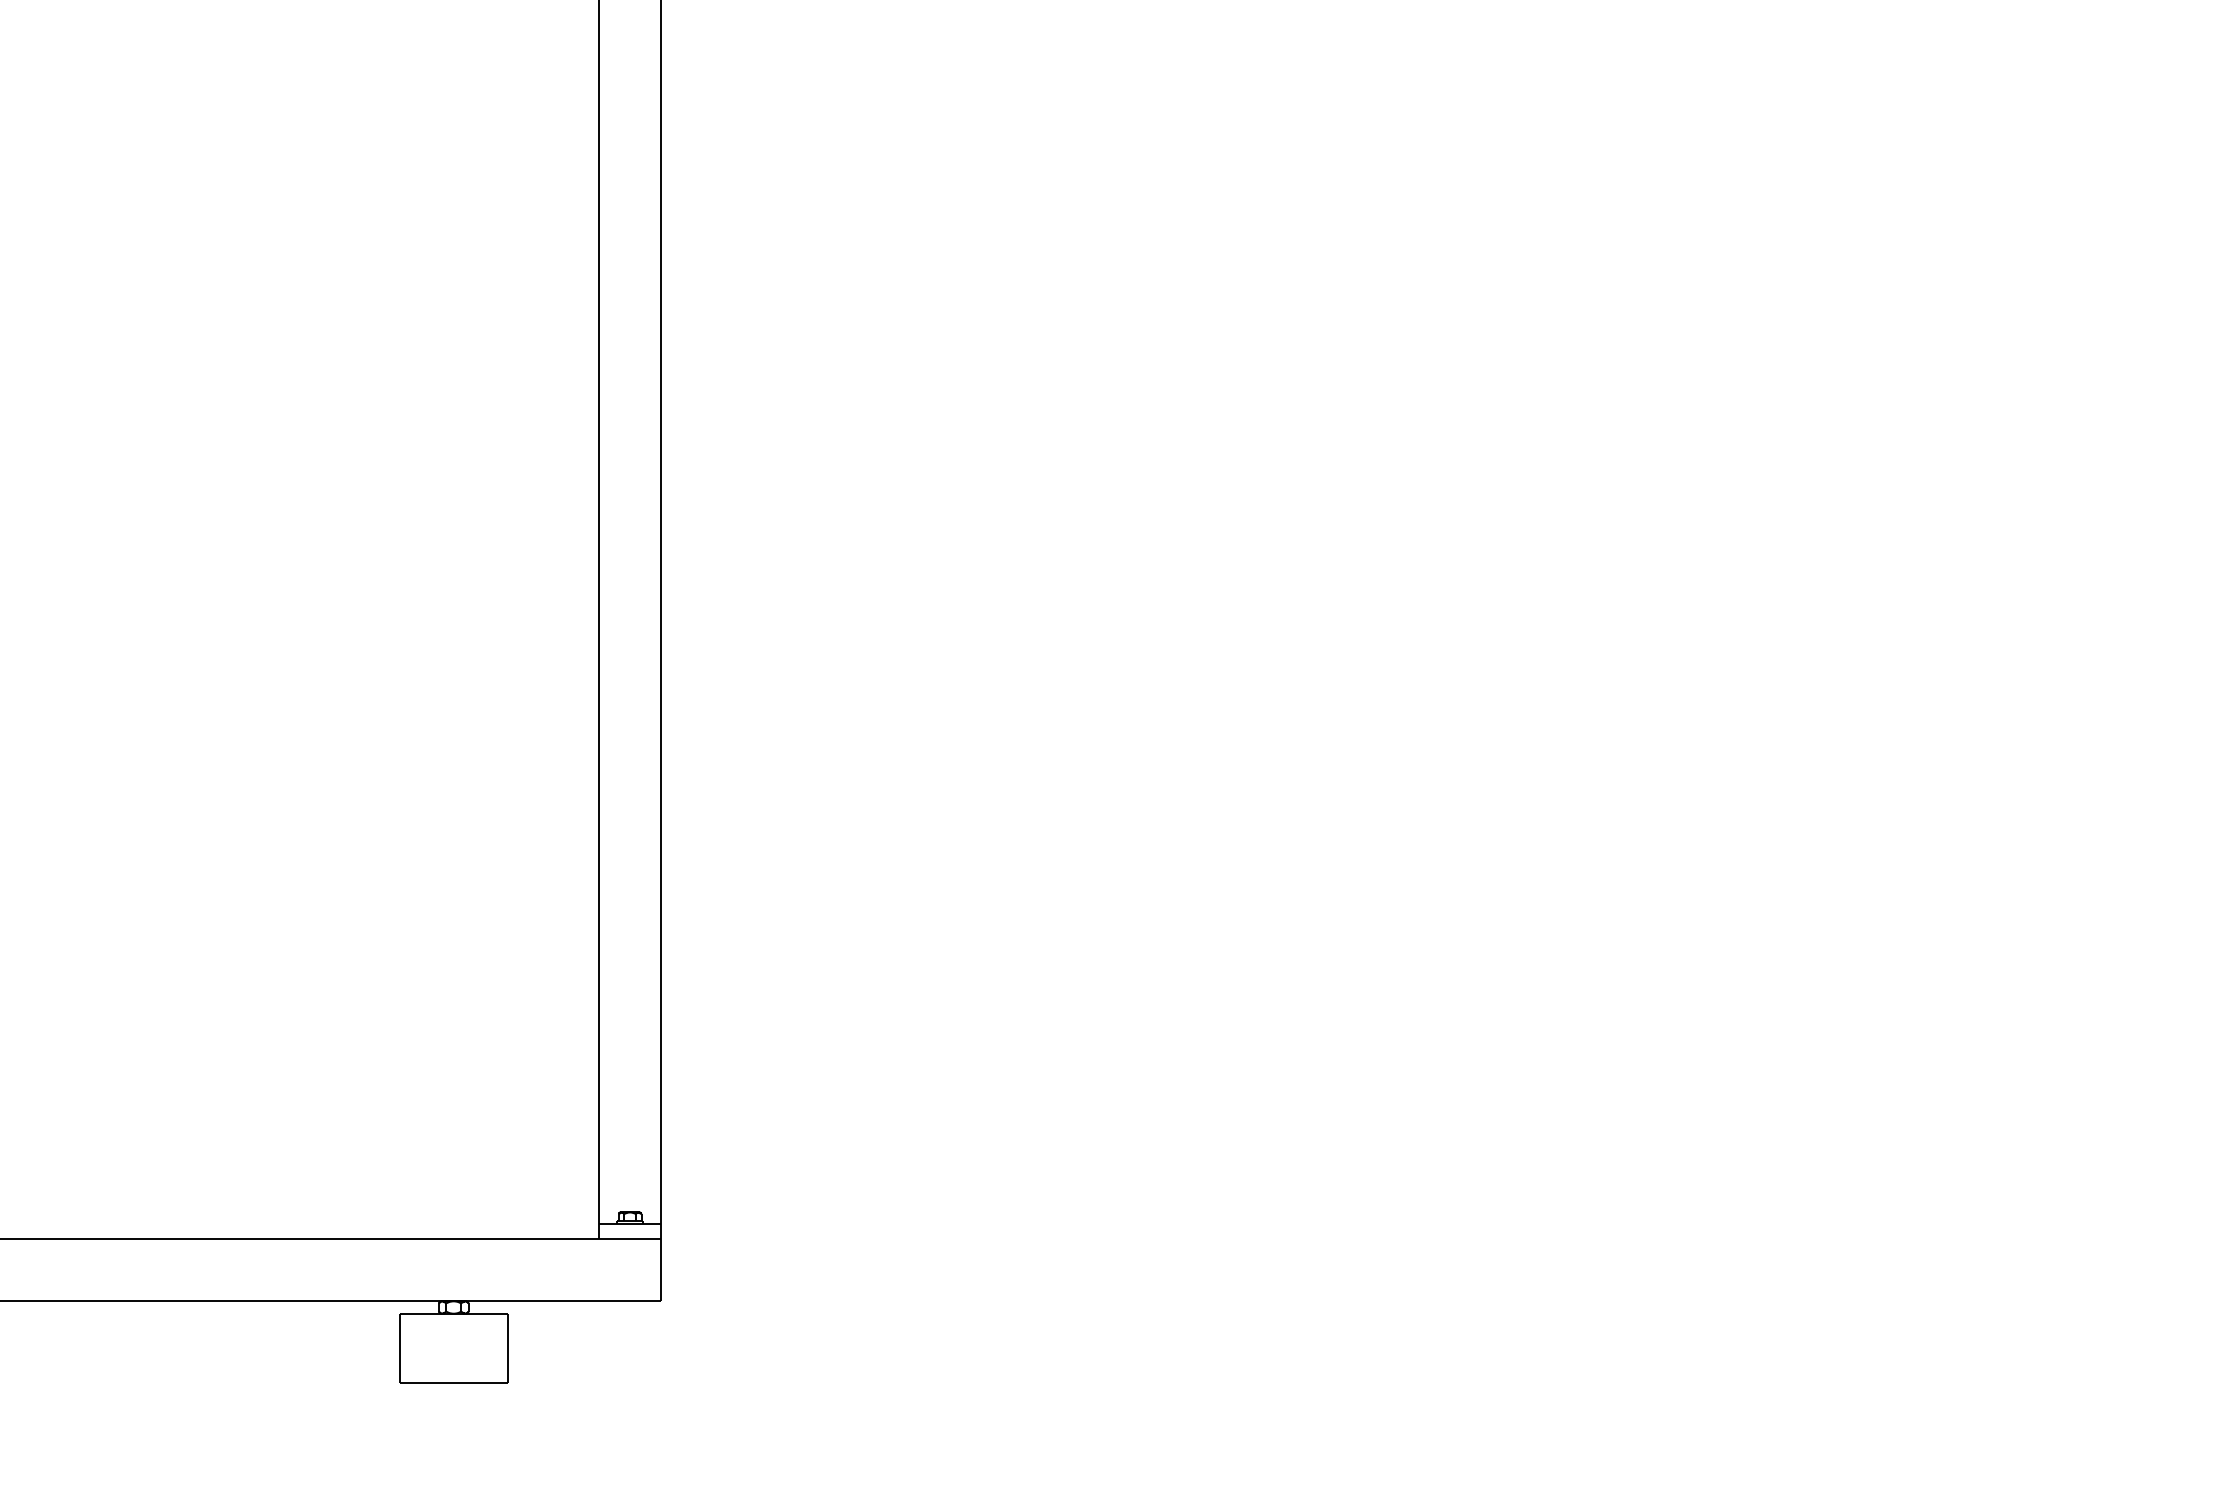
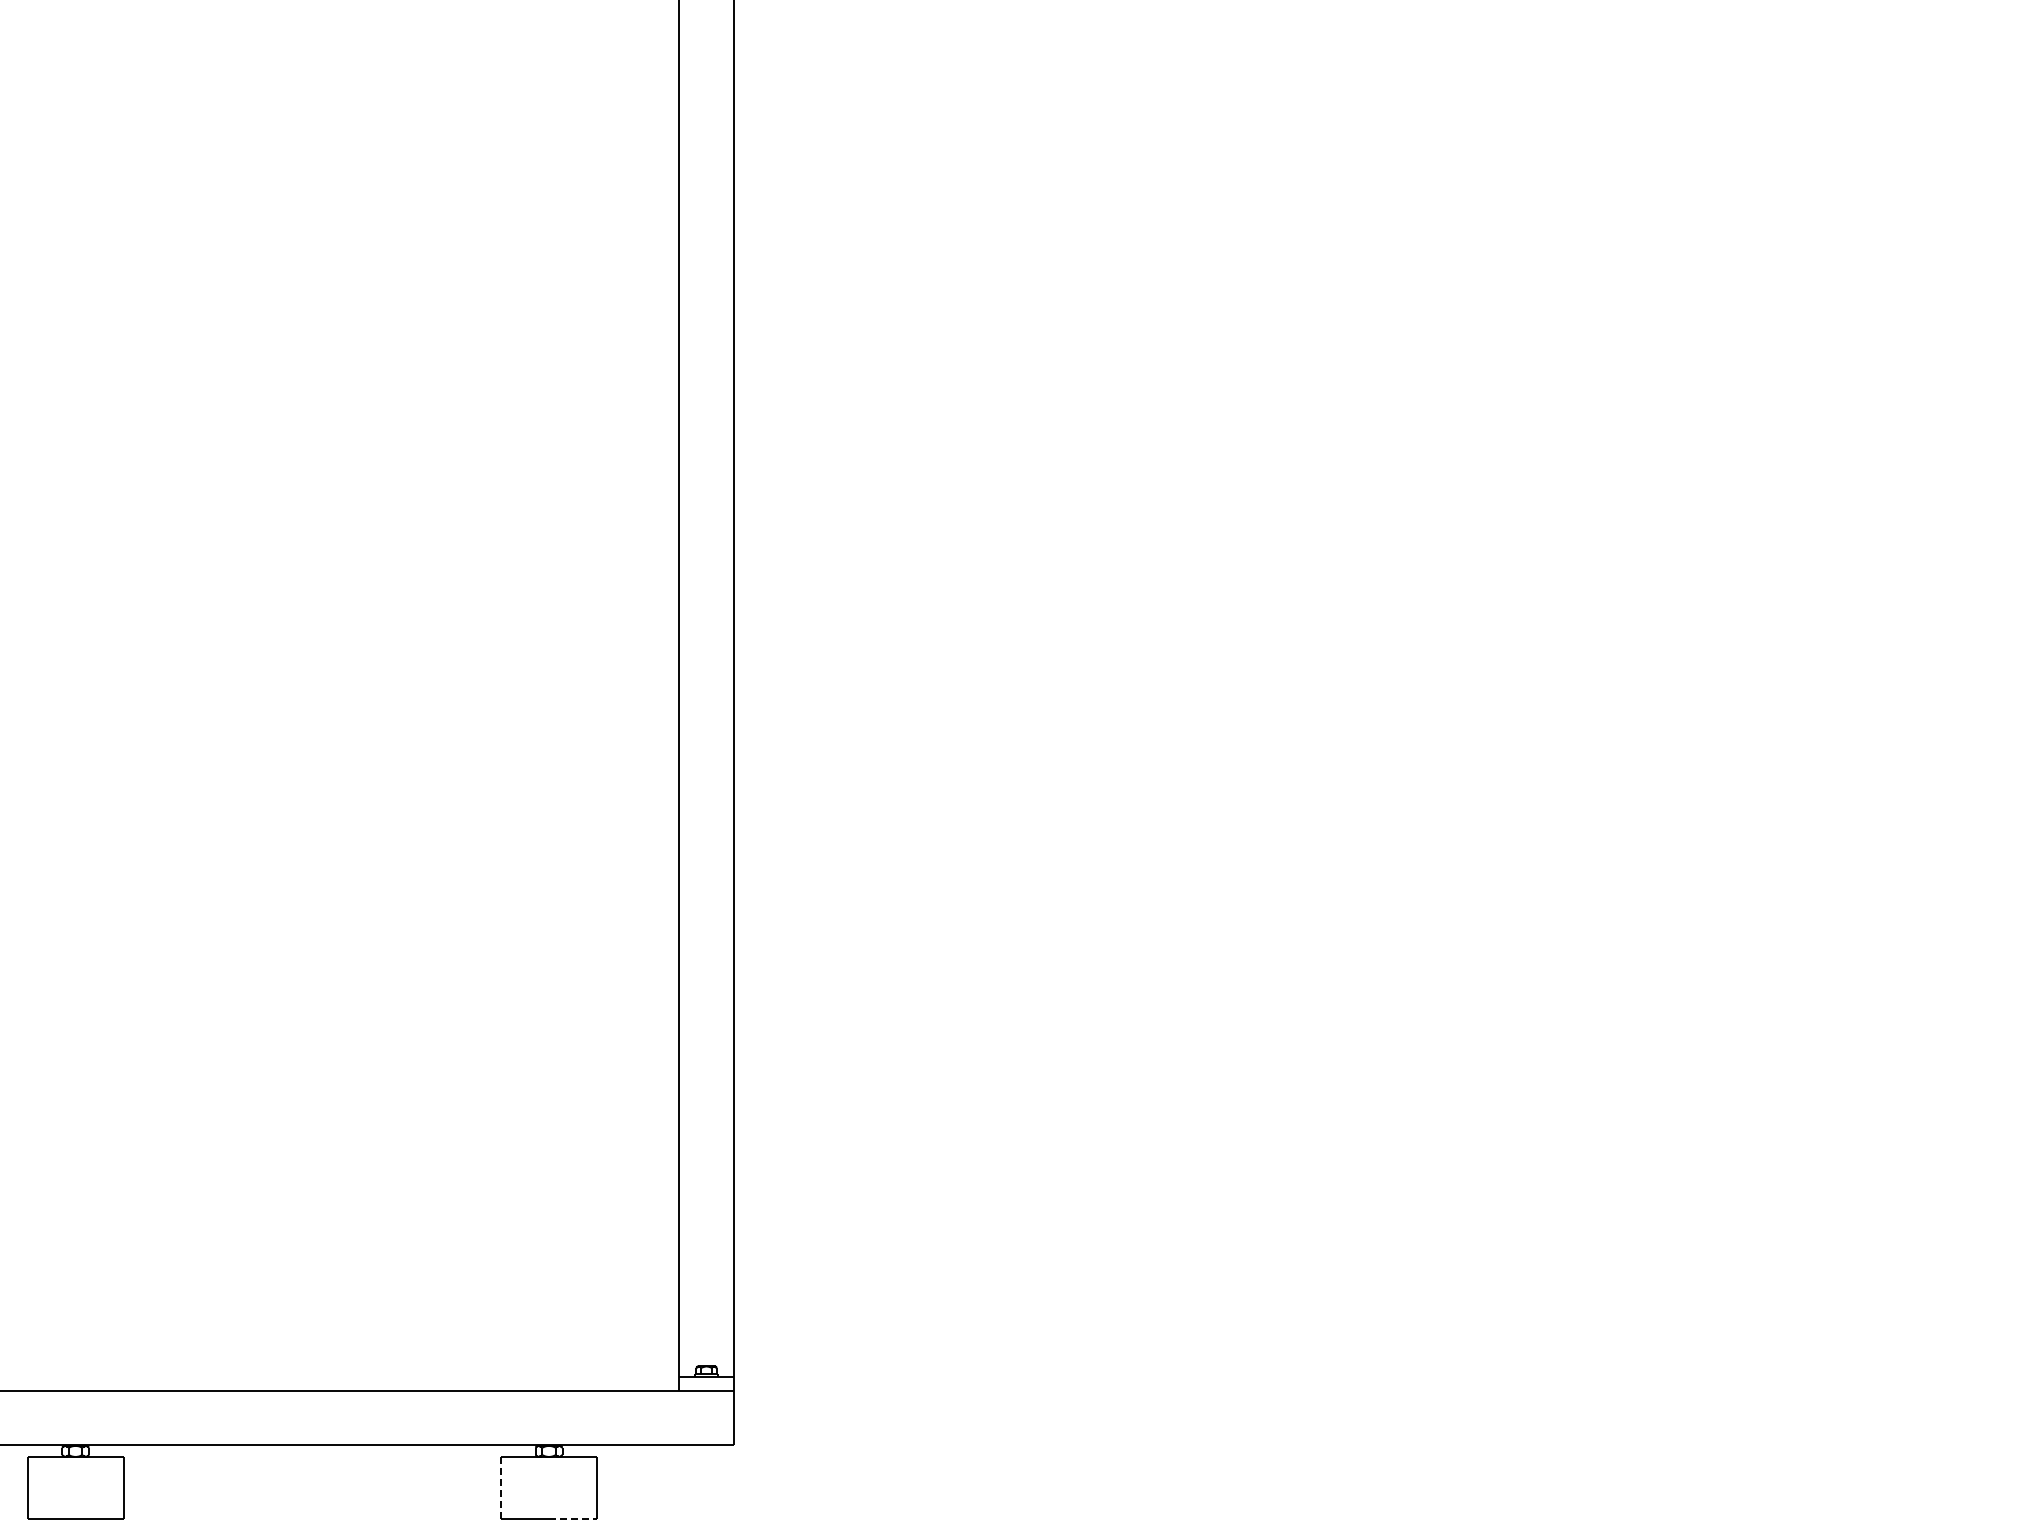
line: (400, 1347) -> (501, 1487), solid -> dashed
line: (481, 1382) -> (573, 1518), solid -> dashed

